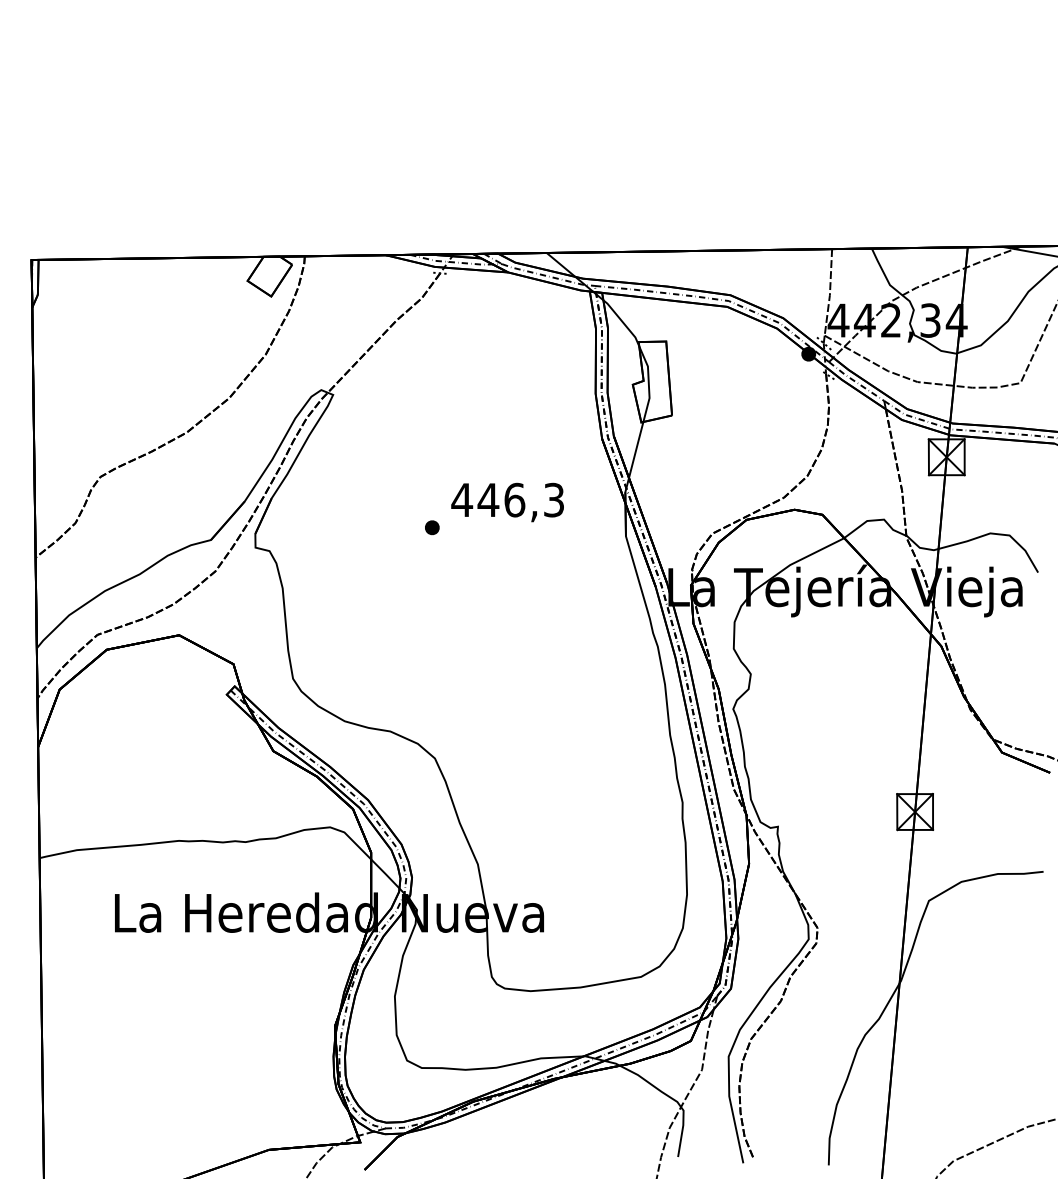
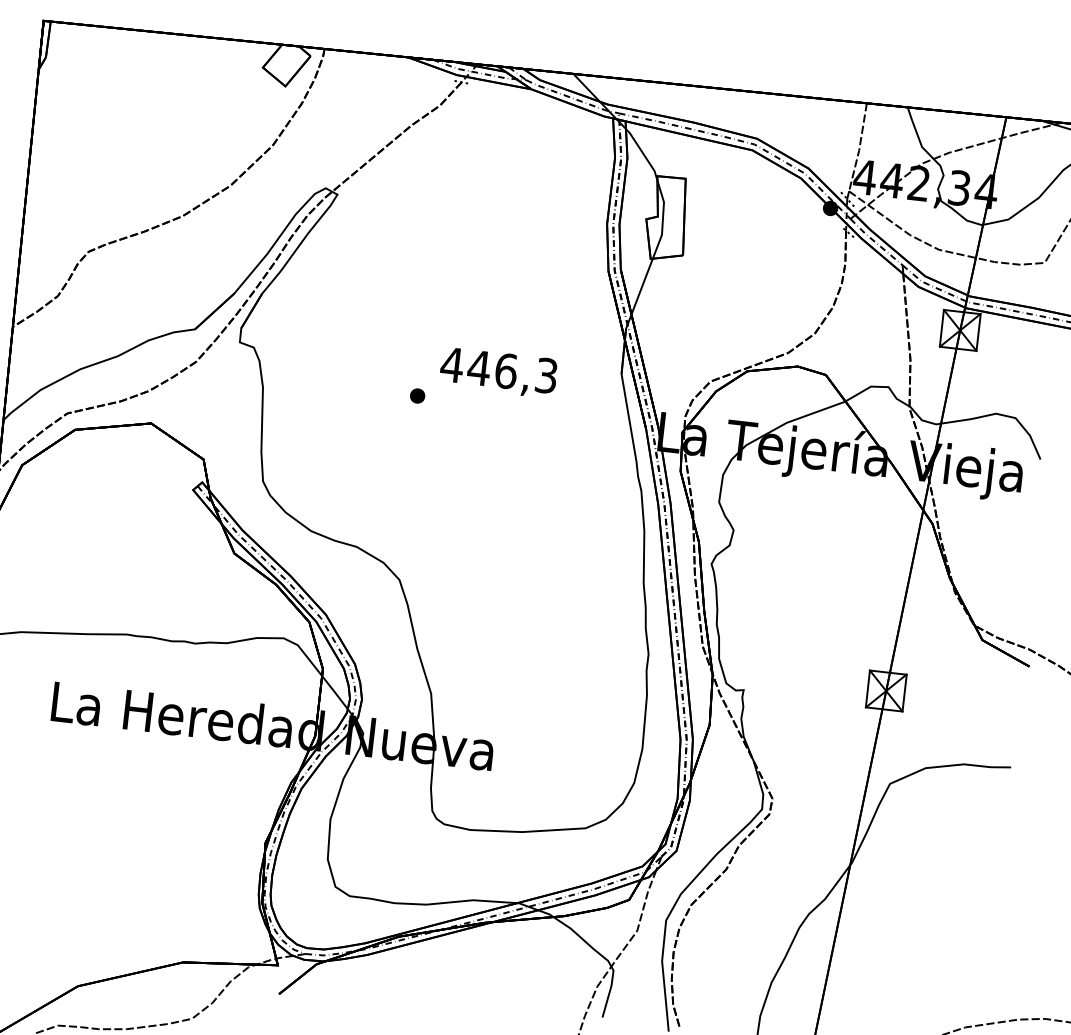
text: (507, 502) -> (498, 372), moved
part: (432, 527) -> (417, 395), moved

